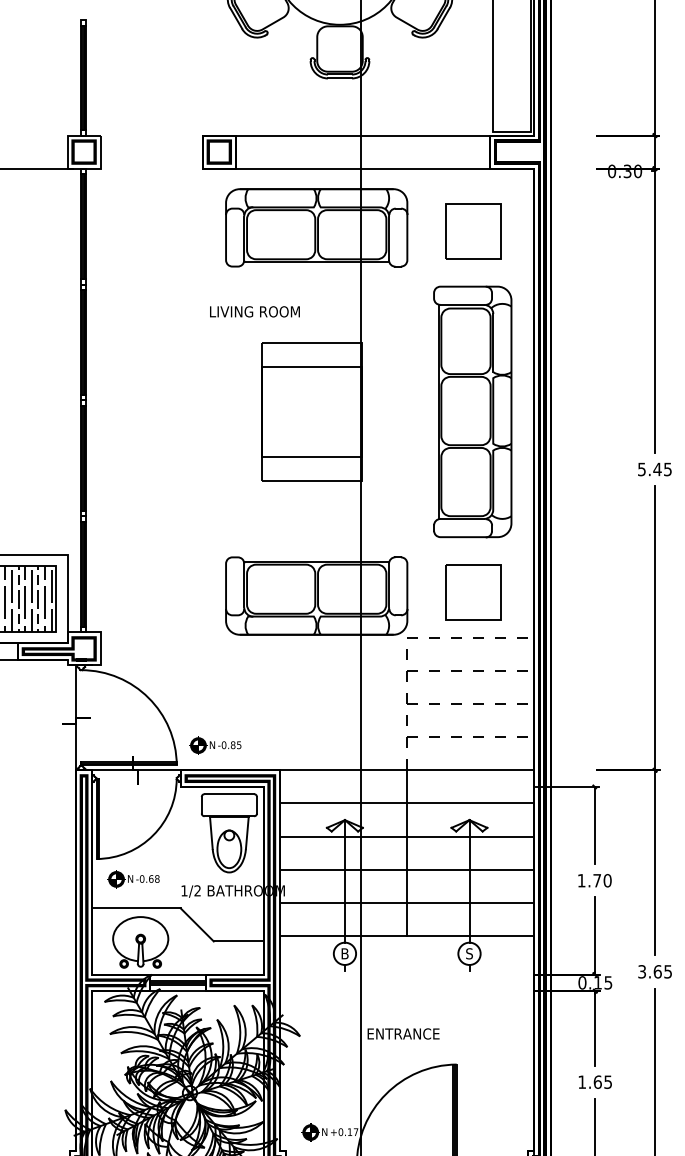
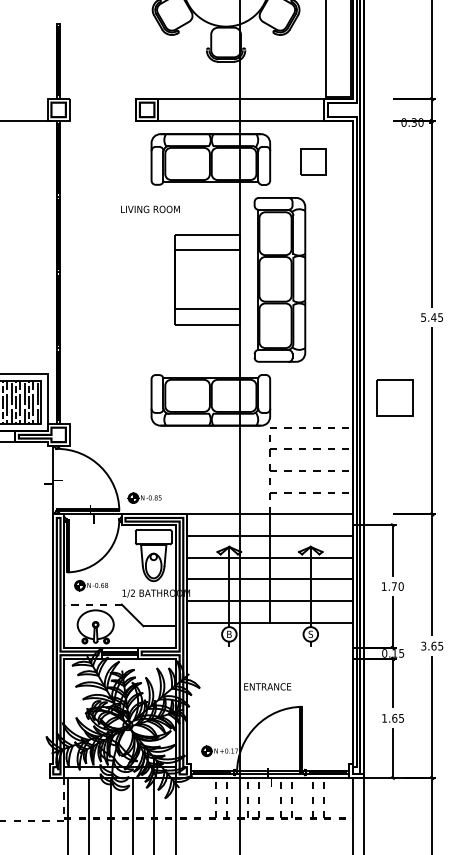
part: (473, 230) -> (313, 161), size x0.7
text: (255, 311) -> (150, 209), moved
part: (472, 411) -> (279, 279), moved
part: (473, 591) -> (394, 397), moved
line: (135, 908) -> (92, 604), solid -> dashed

